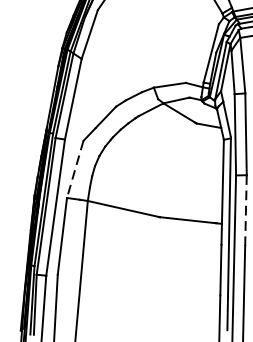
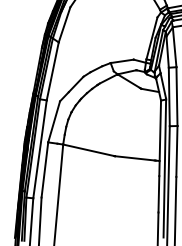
line: (75, 170) -> (54, 122), dashed -> solid
line: (245, 210) -> (176, 151), dashed -> solid

